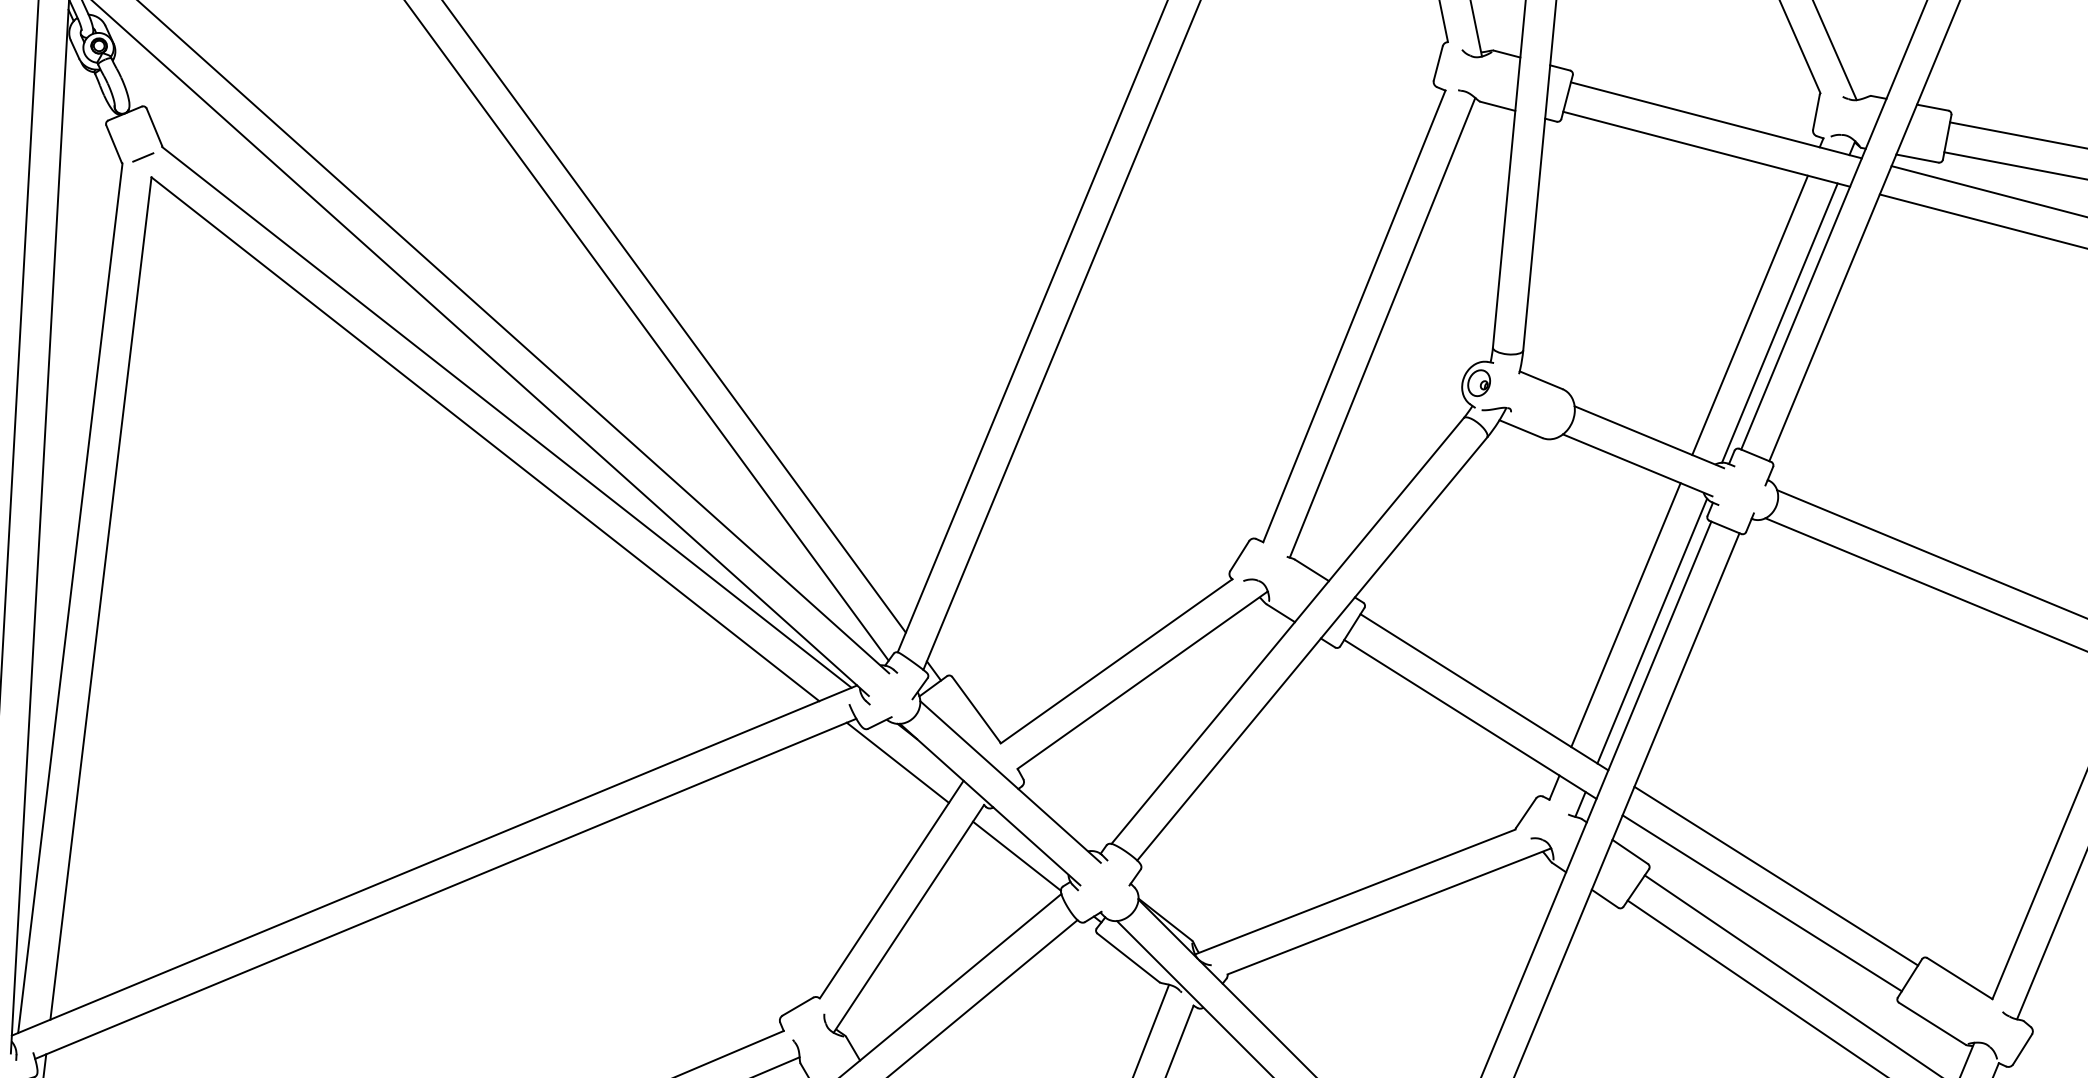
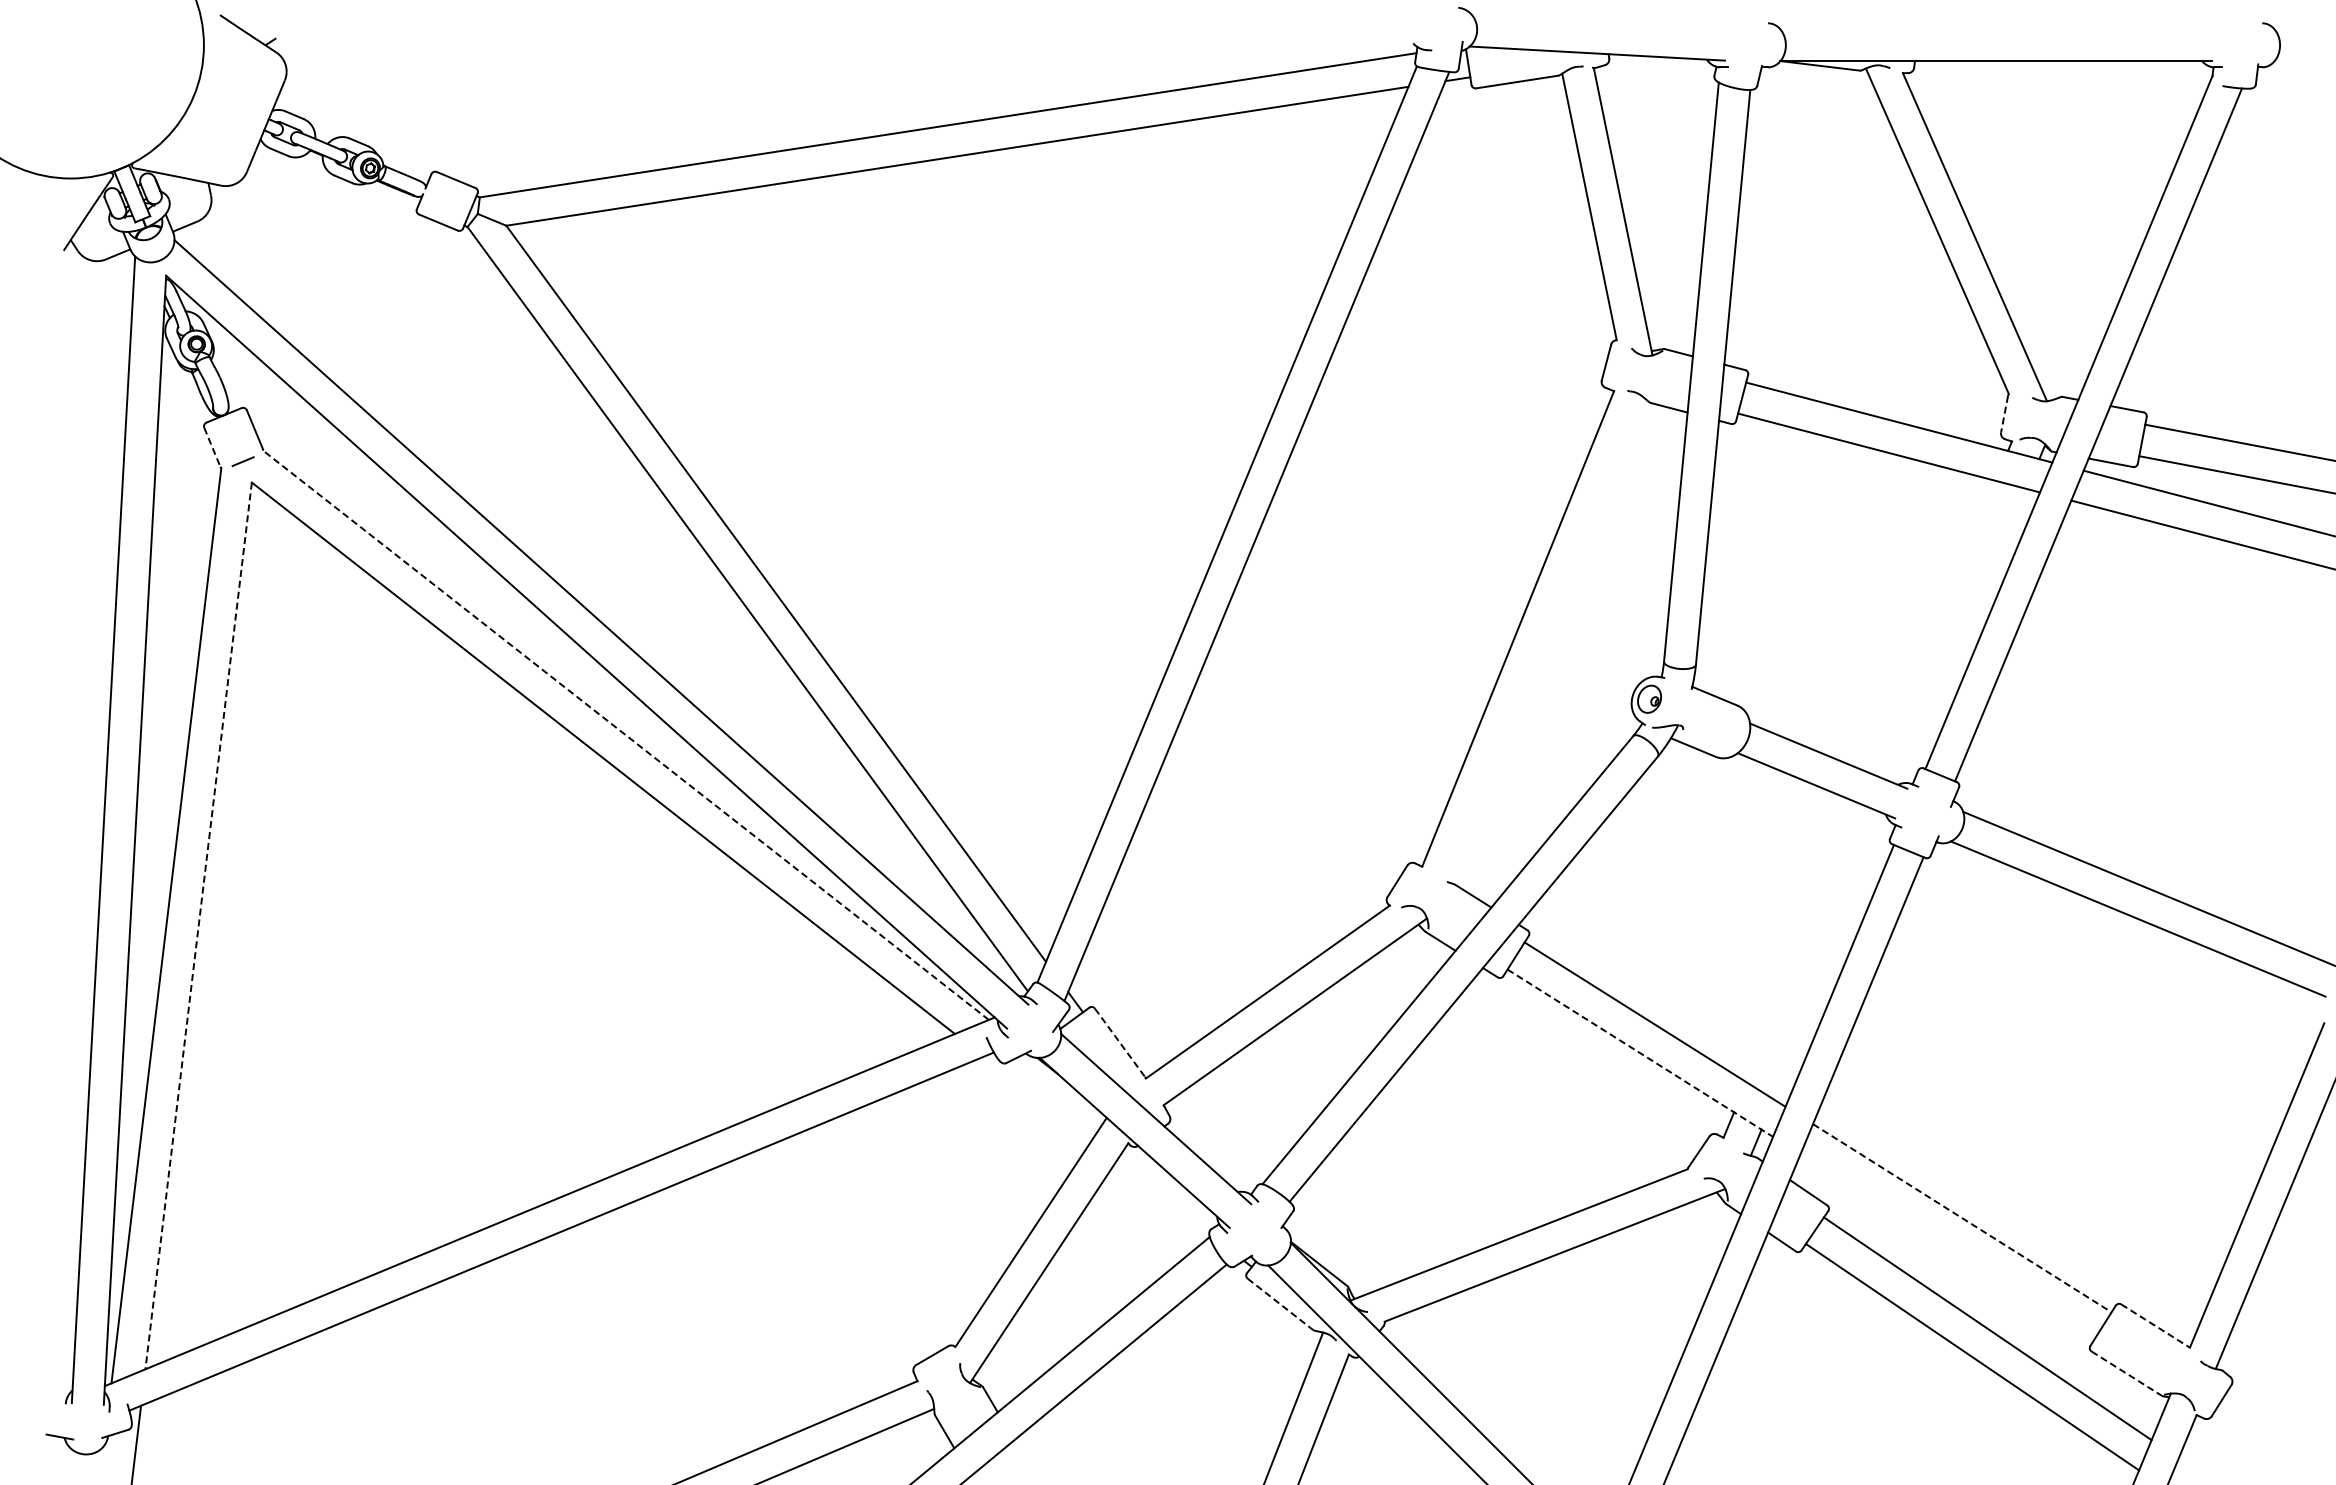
line: (1816, 112) -> (2004, 414), solid -> dashed
line: (114, 144) -> (212, 447), solid -> dashed
line: (1749, 315) -> (1934, 627), removed
line: (1779, 322) -> (1965, 635), removed
line: (1382, 327) -> (1547, 640), removed
line: (506, 417) -> (625, 735), solid -> dashed
line: (100, 598) -> (198, 925), solid -> dashed
line: (1625, 615) -> (1803, 943), removed
line: (1652, 630) -> (1831, 959), removed
line: (976, 710) -> (1120, 1043), solid -> dashed
line: (1470, 719) -> (1640, 1053), solid -> dashed
line: (897, 762) -> (1037, 1098), removed
line: (1016, 855) -> (1162, 1196), removed
line: (1776, 876) -> (1962, 1218), solid -> dashed
line: (1762, 903) -> (1947, 1246), removed
line: (1128, 958) -> (1280, 1304), solid -> dashed
line: (1959, 979) -> (2155, 1326), solid -> dashed
line: (1933, 1023) -> (2127, 1373), solid -> dashed

